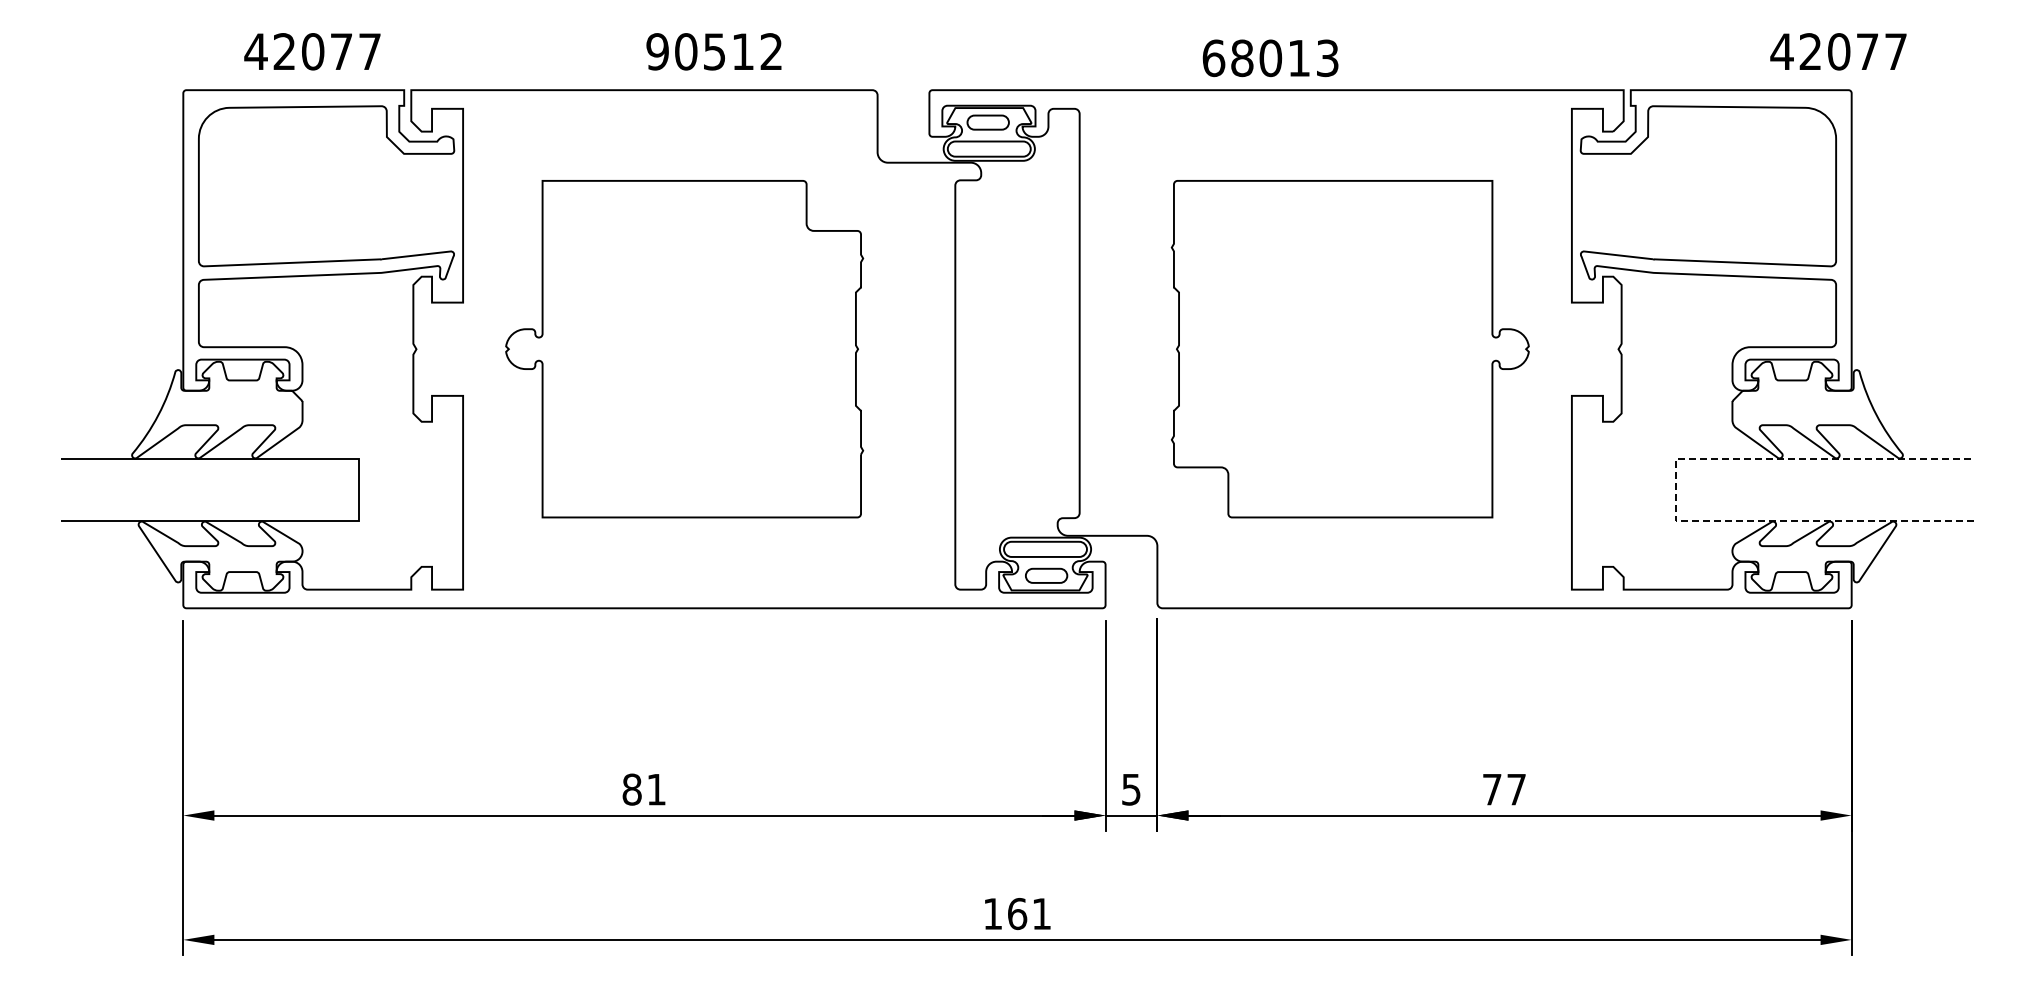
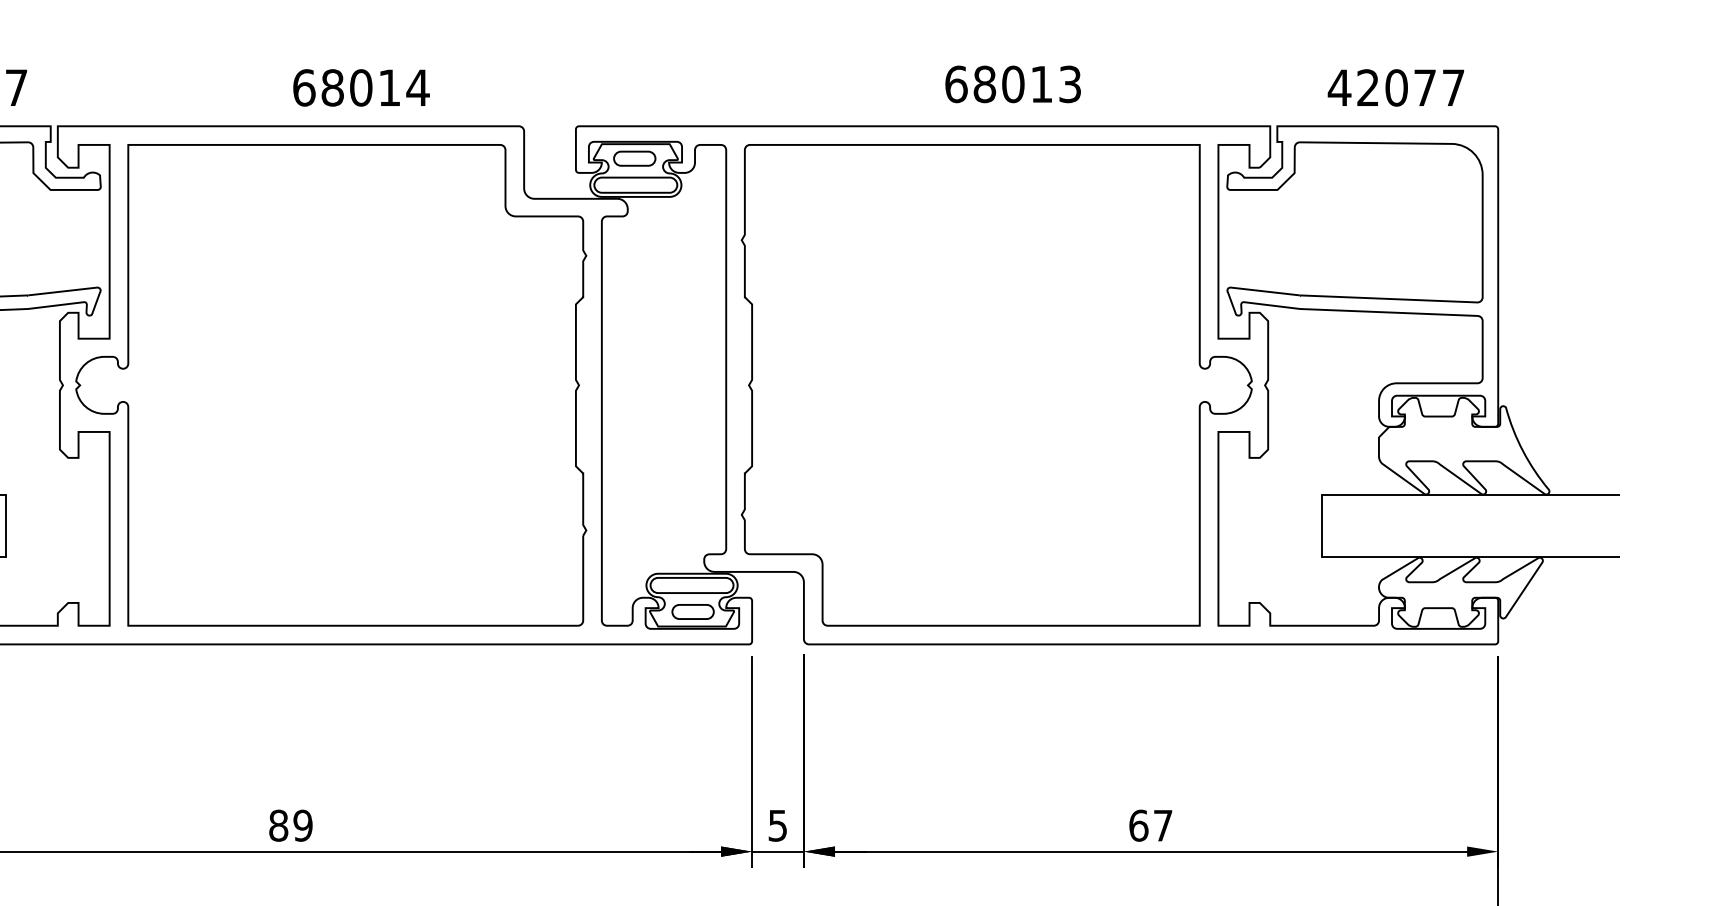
text: (714, 51) -> (361, 87), 90512 -> 68014
text: (1838, 51) -> (1396, 87), moved
text: (1270, 58) -> (1013, 84), moved
part: (684, 348) -> (331, 384), size x1.43
part: (1350, 348) -> (997, 384), size x1.43
line: (1675, 489) -> (1322, 525), dashed -> solid
text: (656, 789) -> (303, 825), 81 -> 89
text: (1492, 789) -> (1139, 825), 77 -> 67

